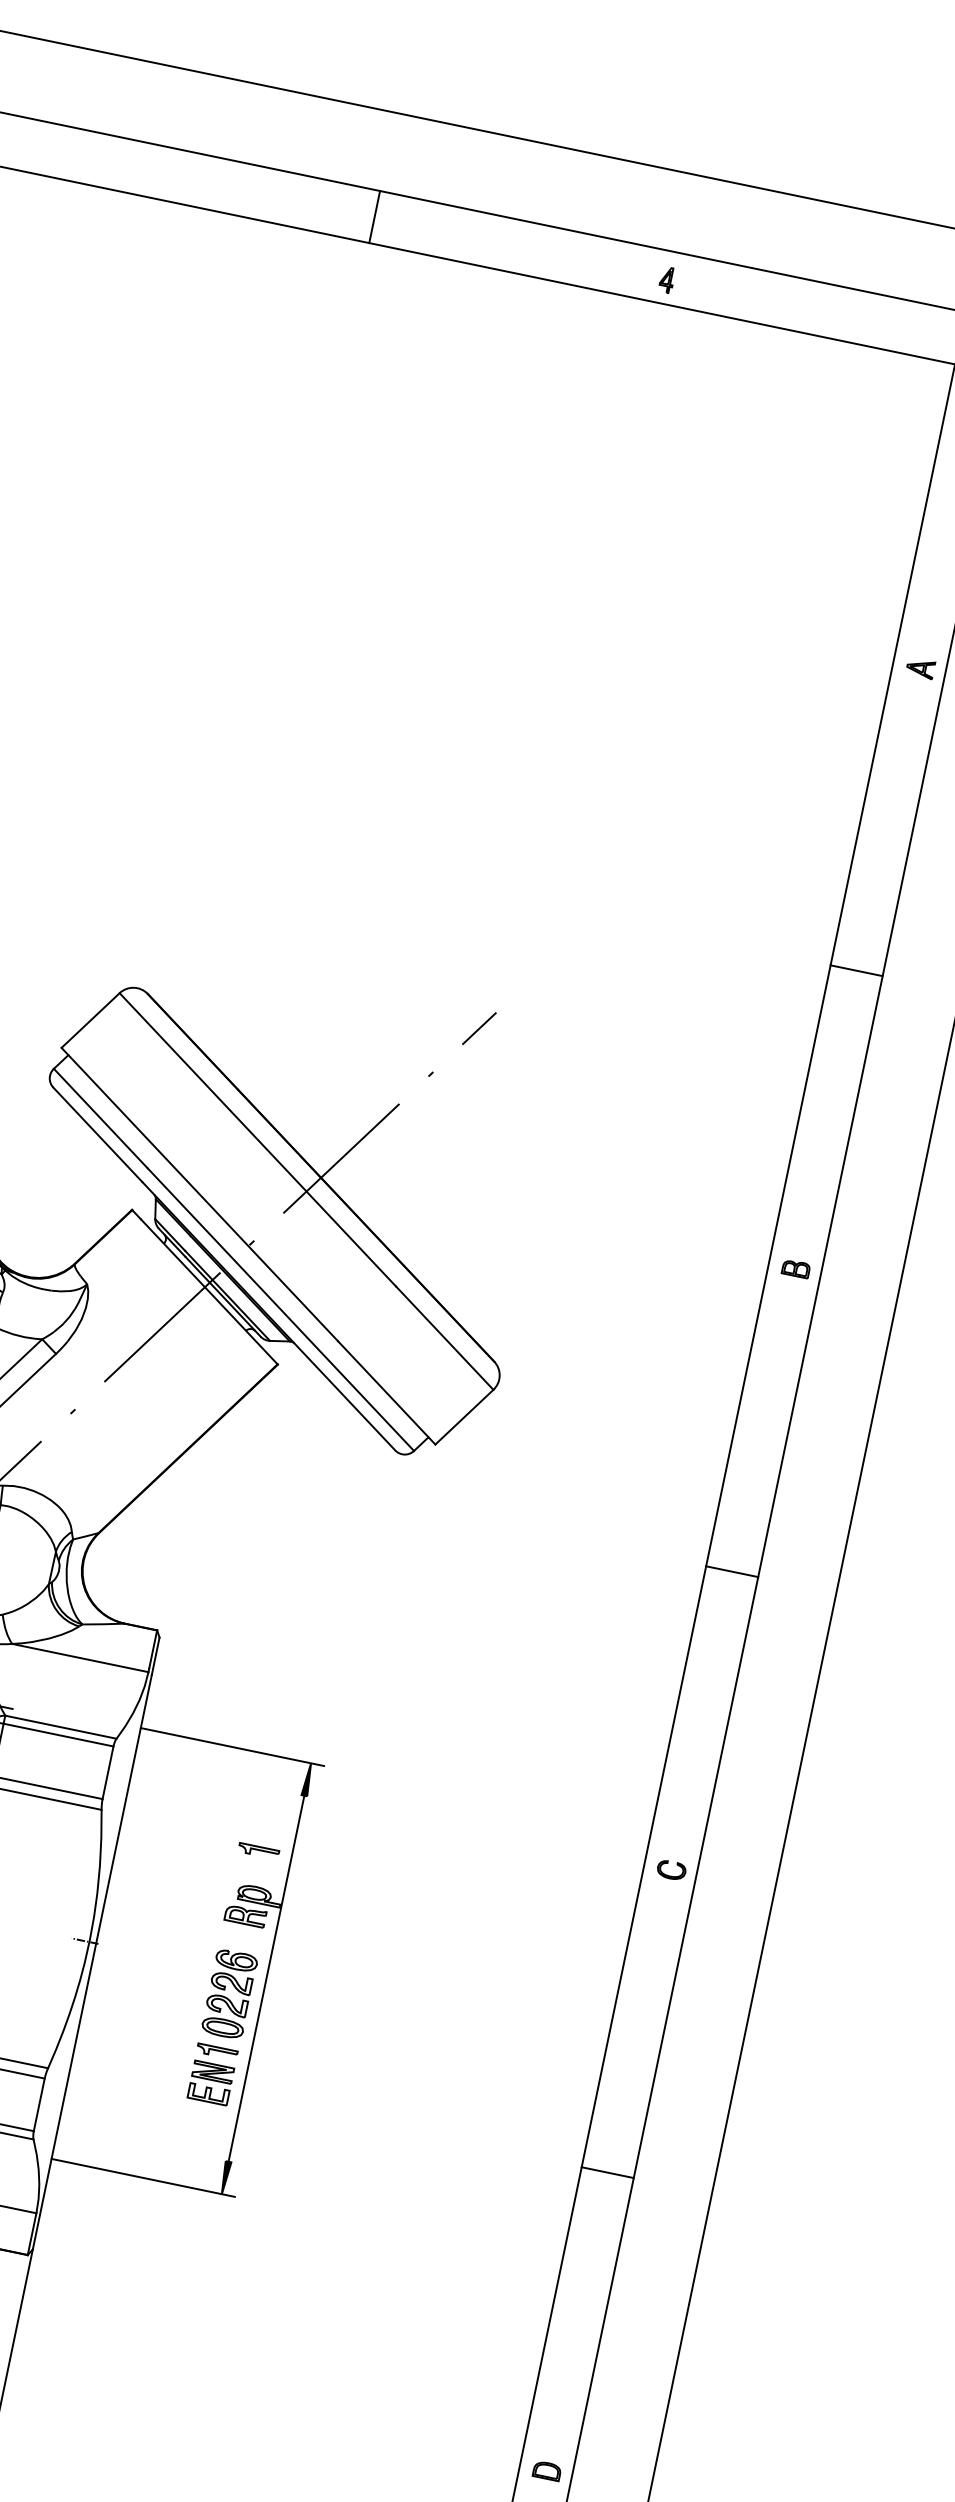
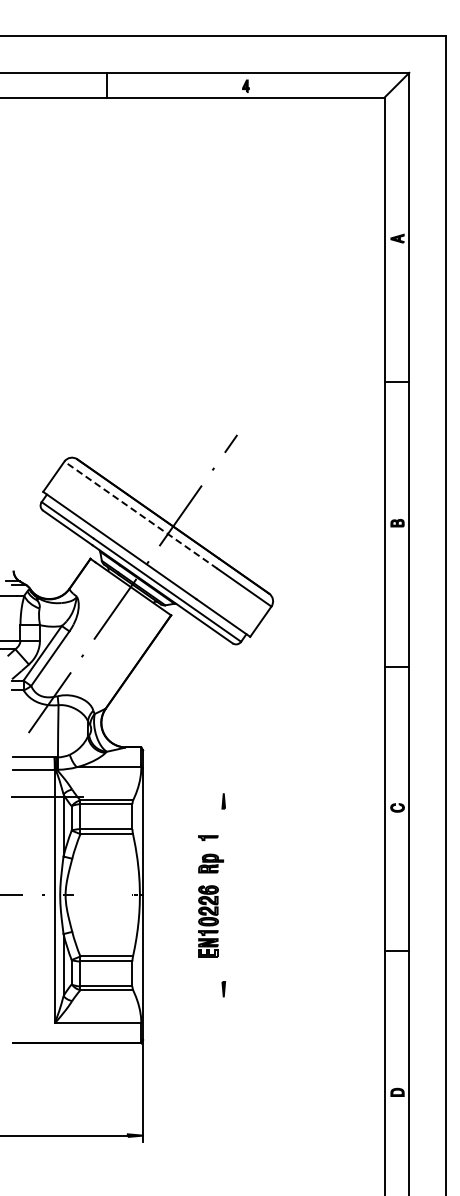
line: (257, 1138) -> (140, 514), solid -> dashed
line: (232, 1747) -> (186, 793), removed
line: (266, 1976) -> (223, 894), removed
line: (143, 2178) -> (186, 997), removed

